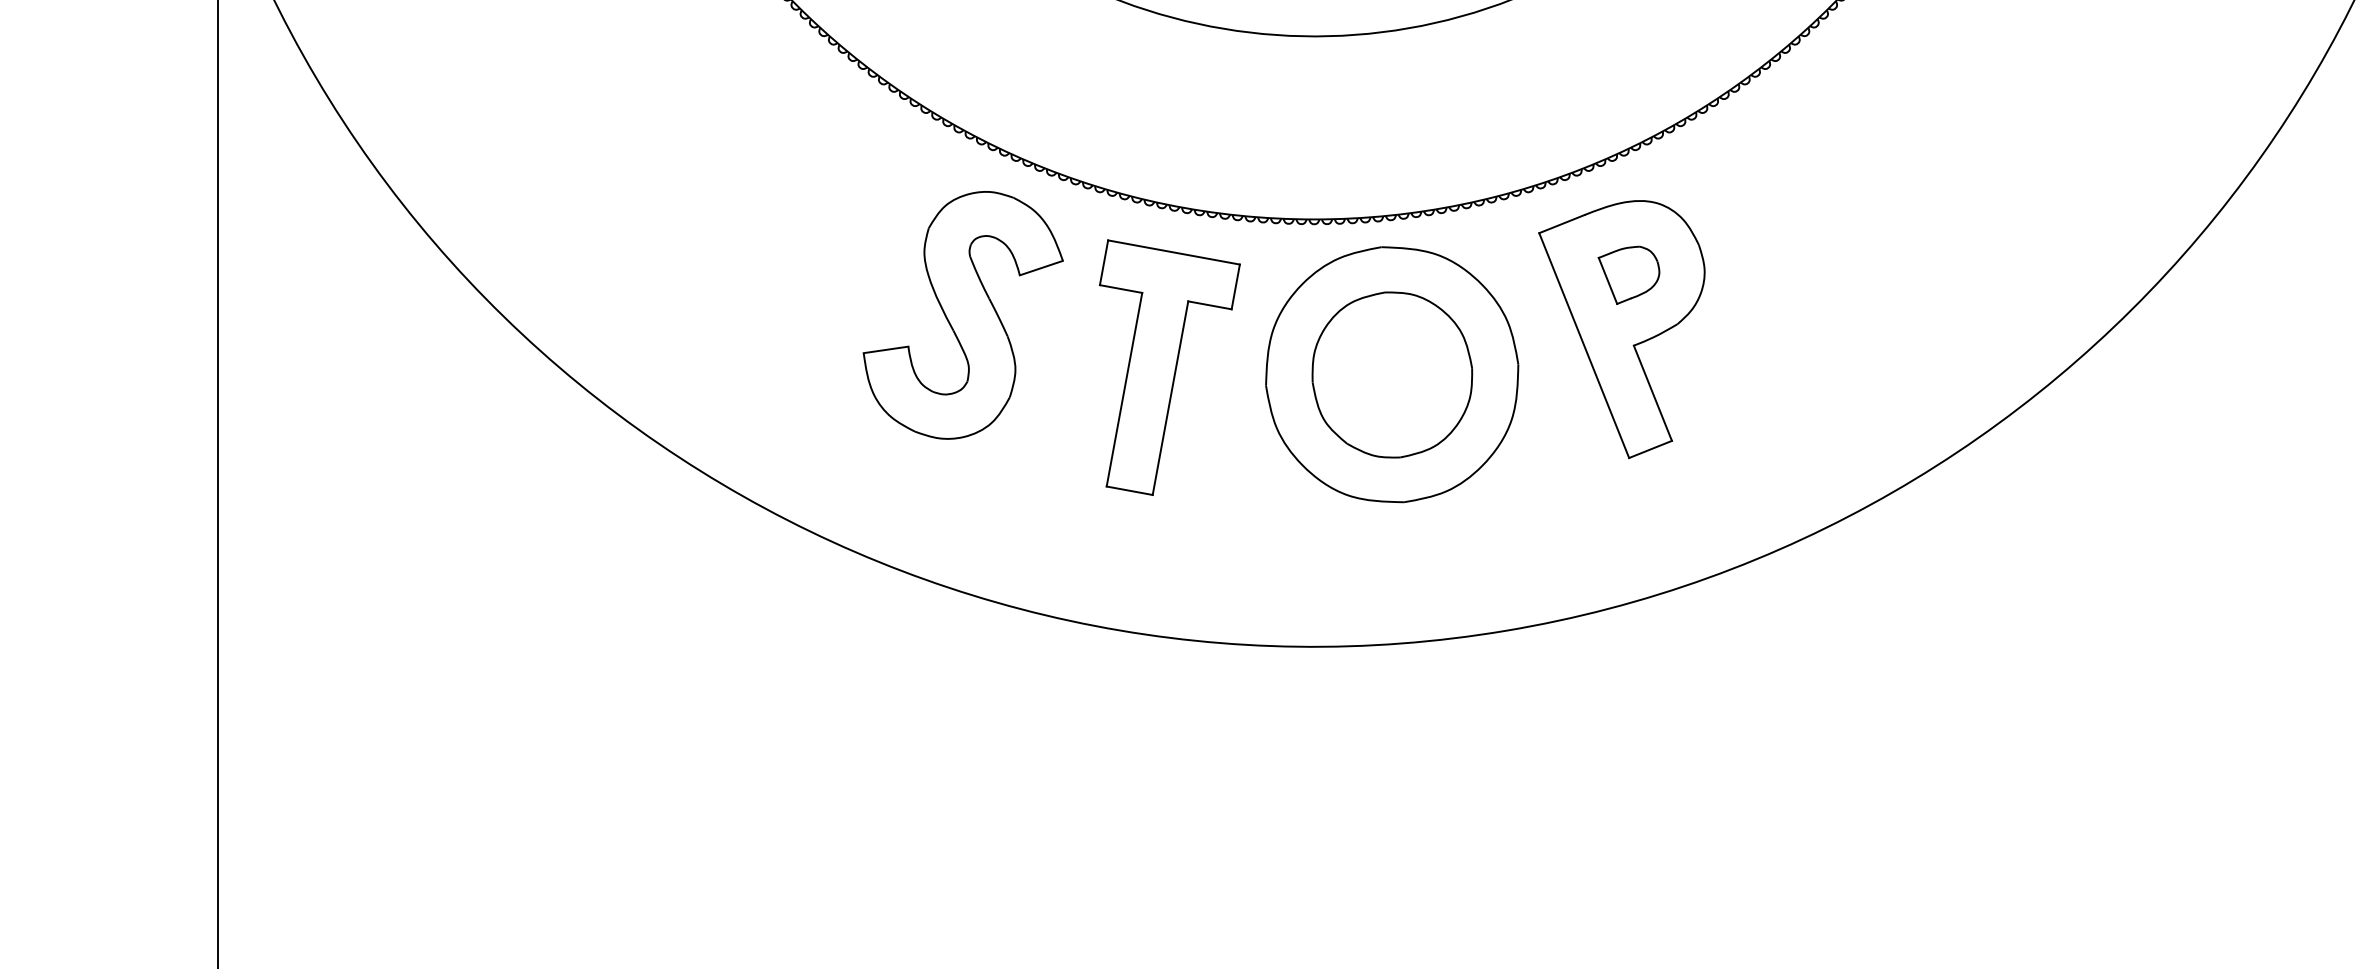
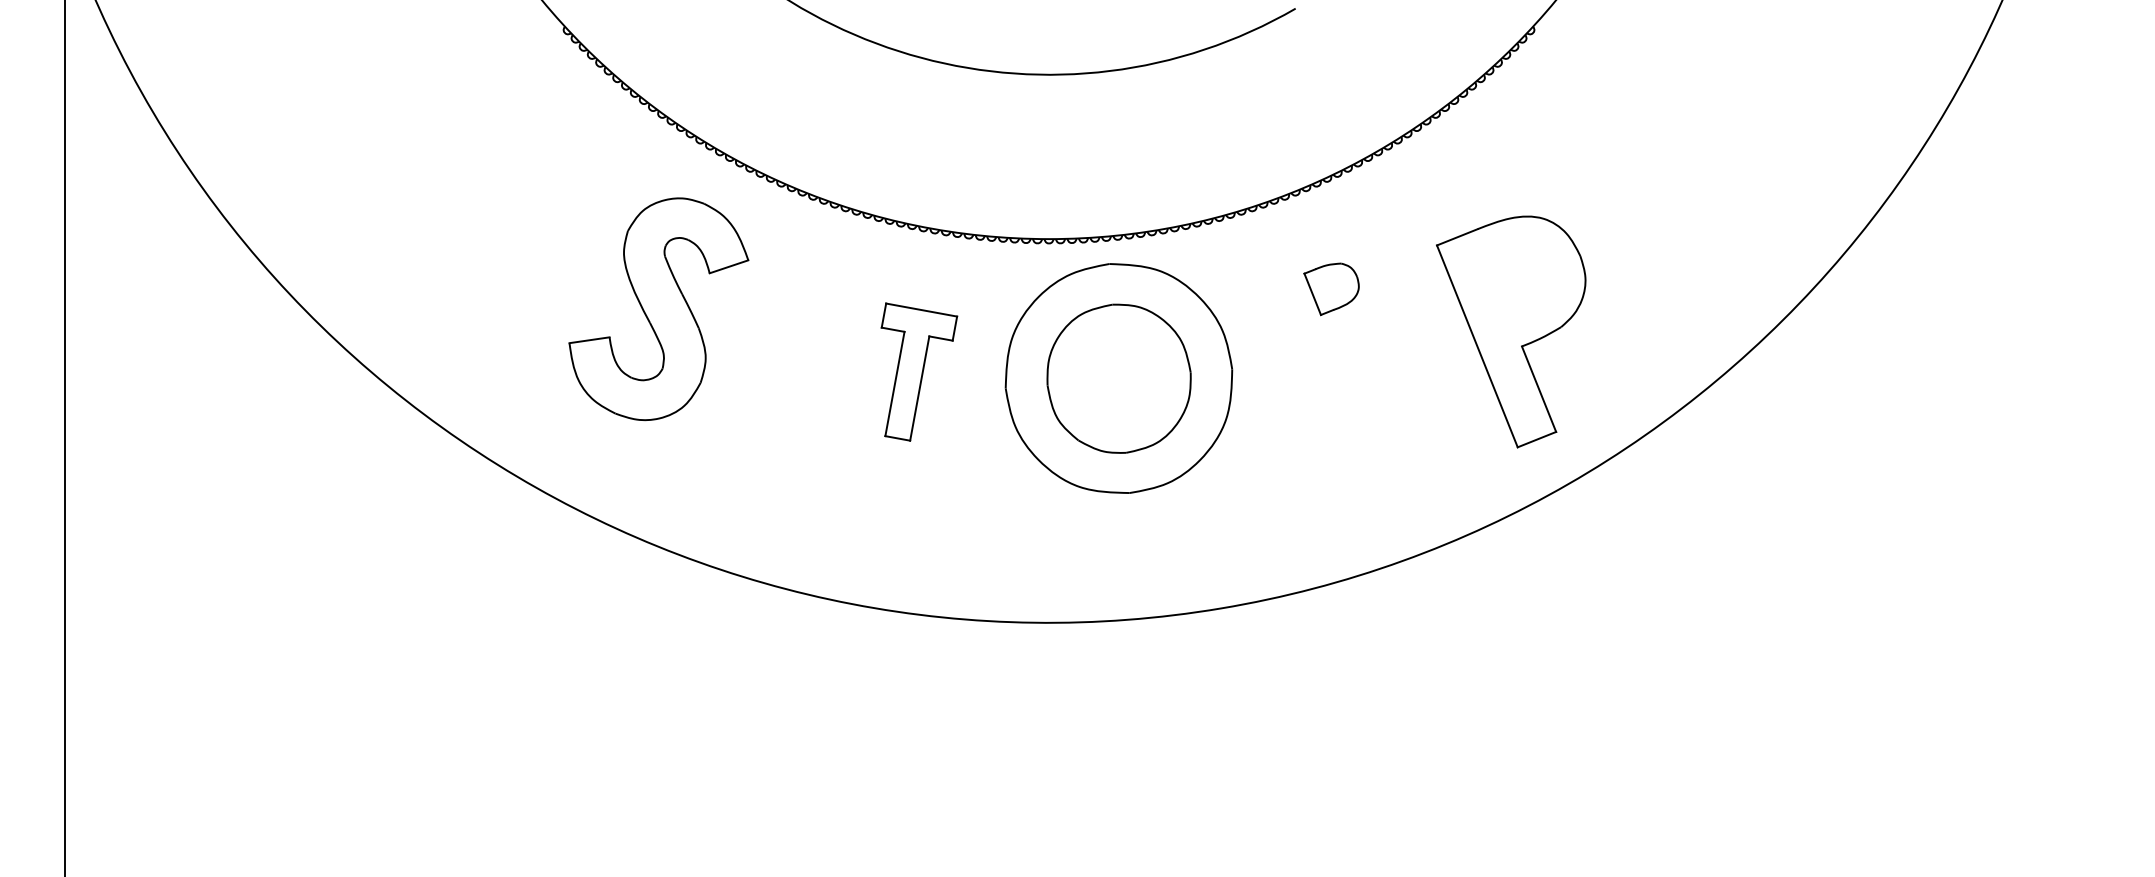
part: (962, 315) -> (658, 309), moved
part: (1622, 329) -> (1511, 331), moved
part: (1170, 366) -> (919, 371), size x0.6

